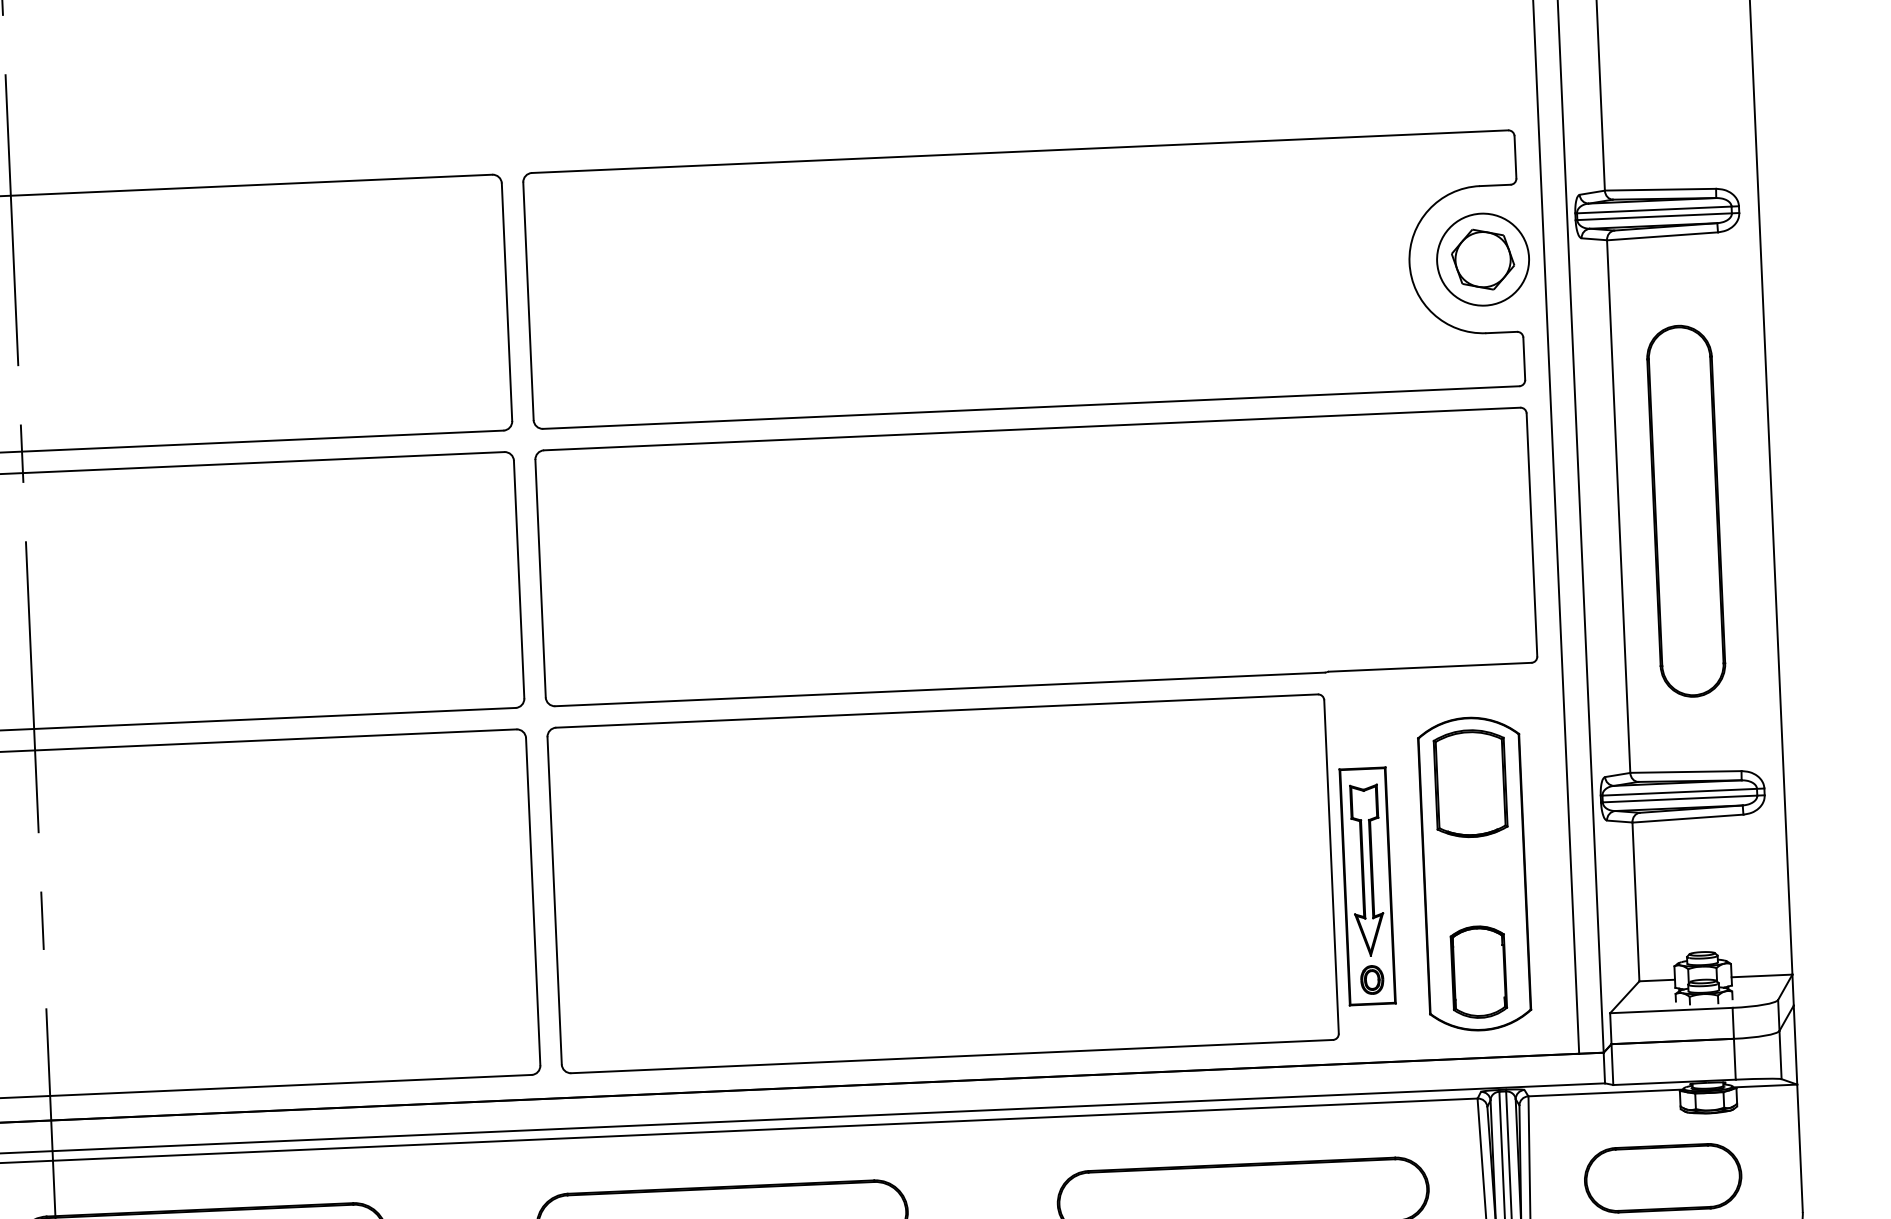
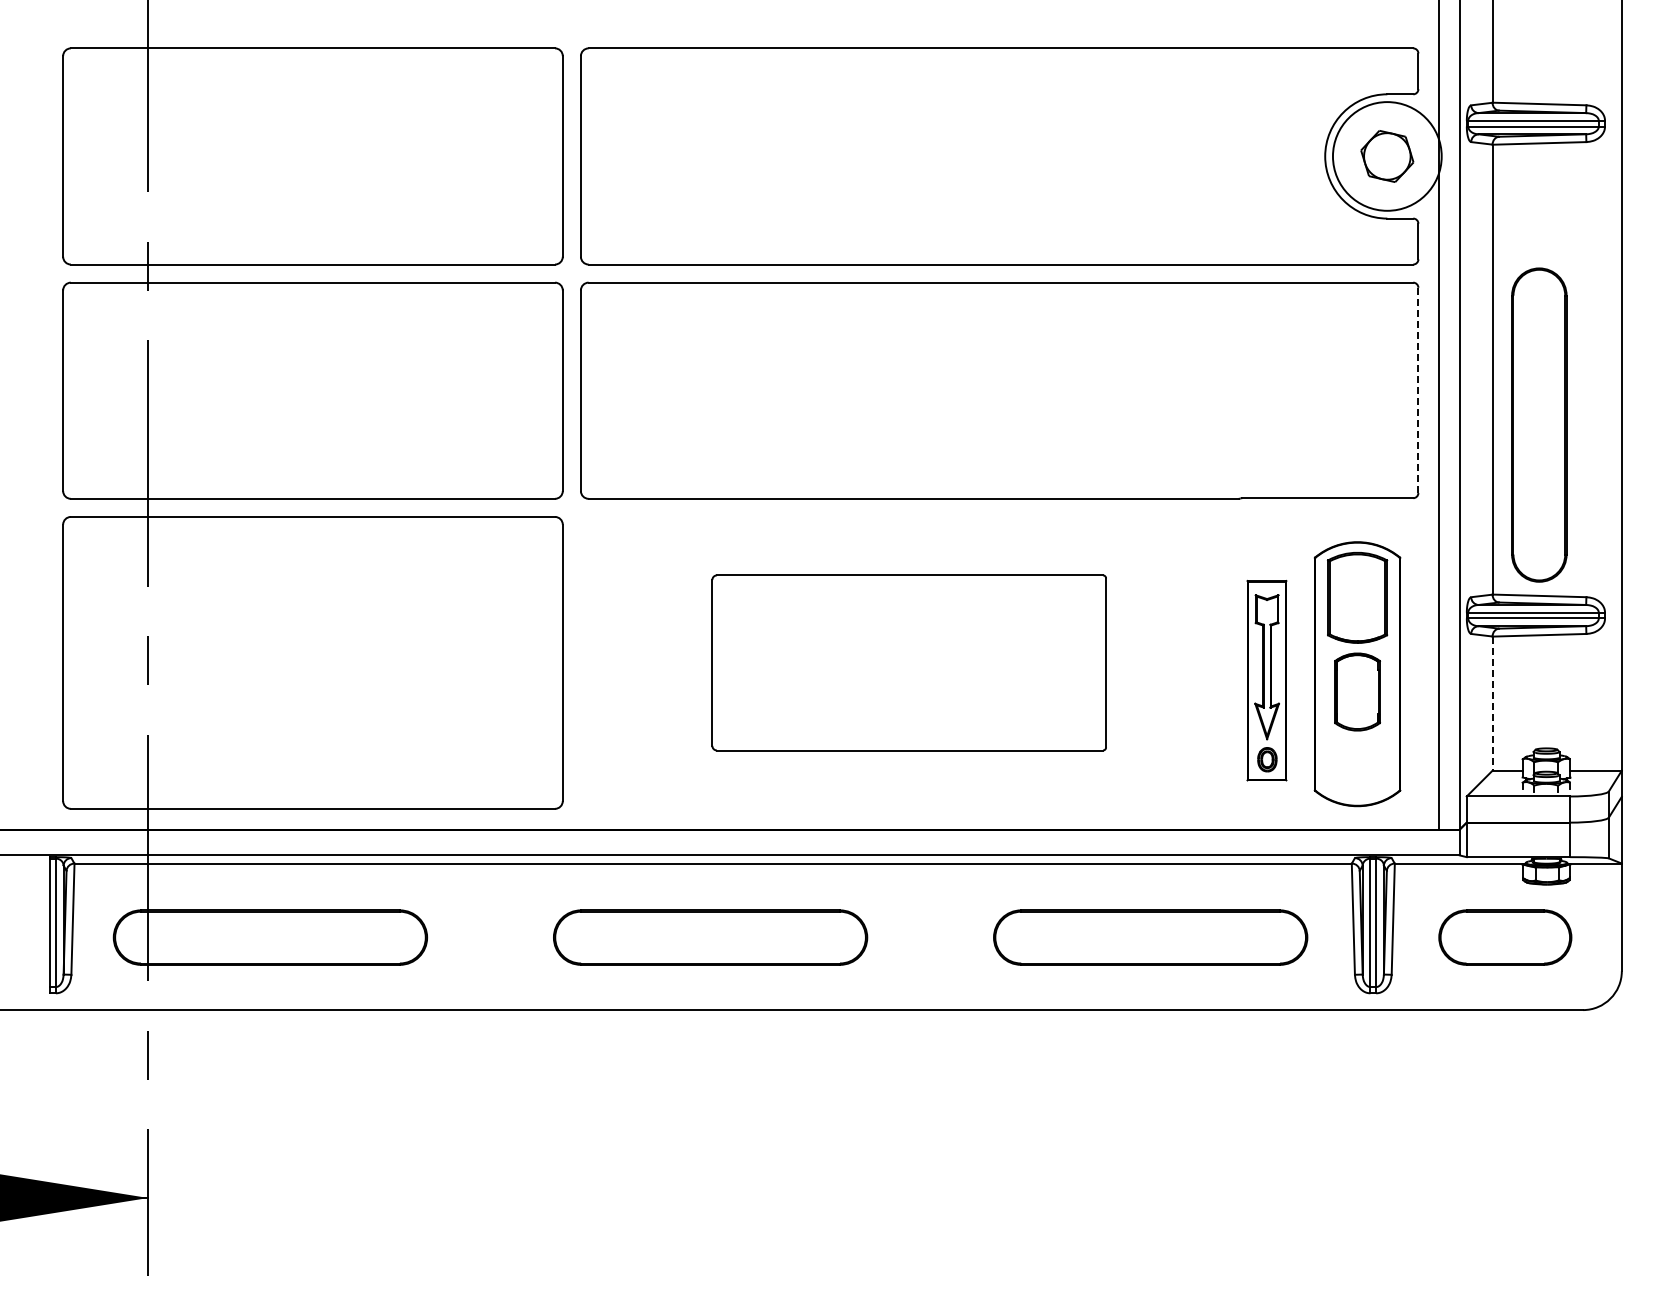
circle: (1483, 259) -> (1387, 156), size x1.4
part: (1686, 510) -> (1539, 424), moved
line: (1532, 535) -> (1418, 390), solid -> dashed
part: (943, 883) -> (909, 662), size x0.6
line: (1635, 902) -> (1492, 704), solid -> dashed
part: (1478, 971) -> (1357, 691), moved

